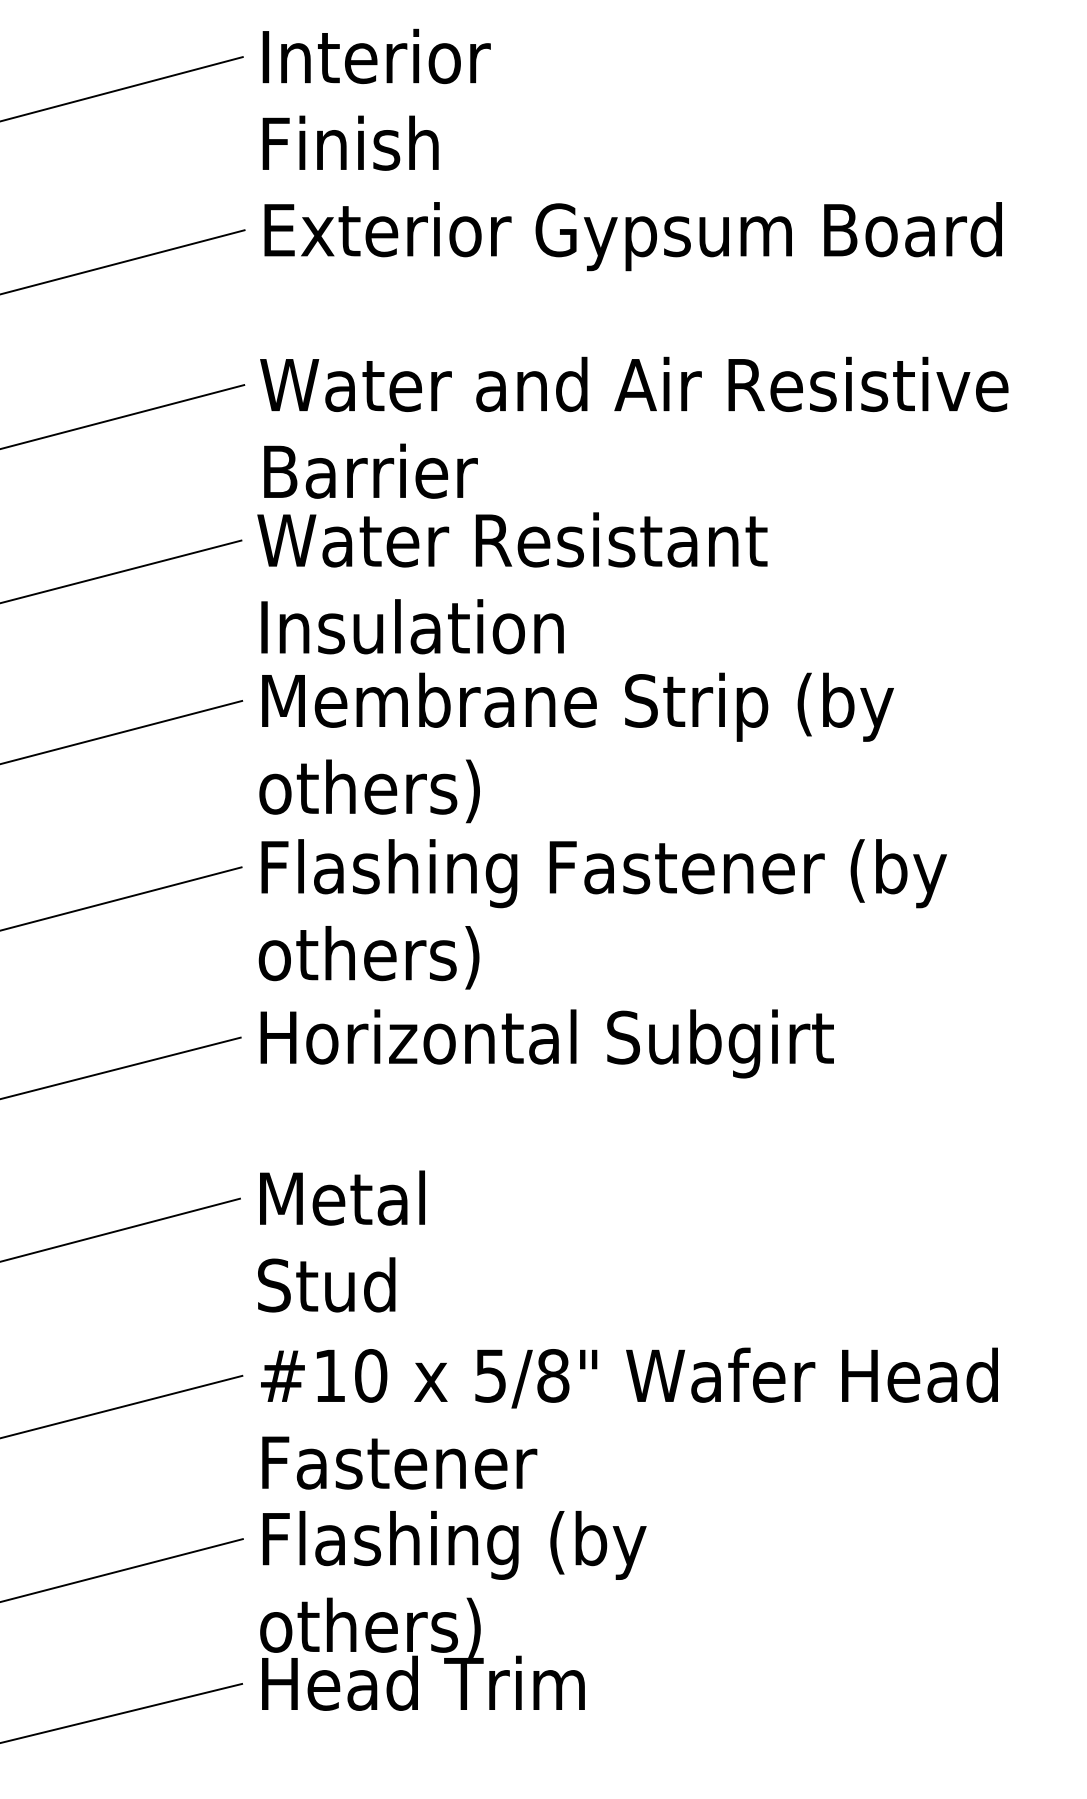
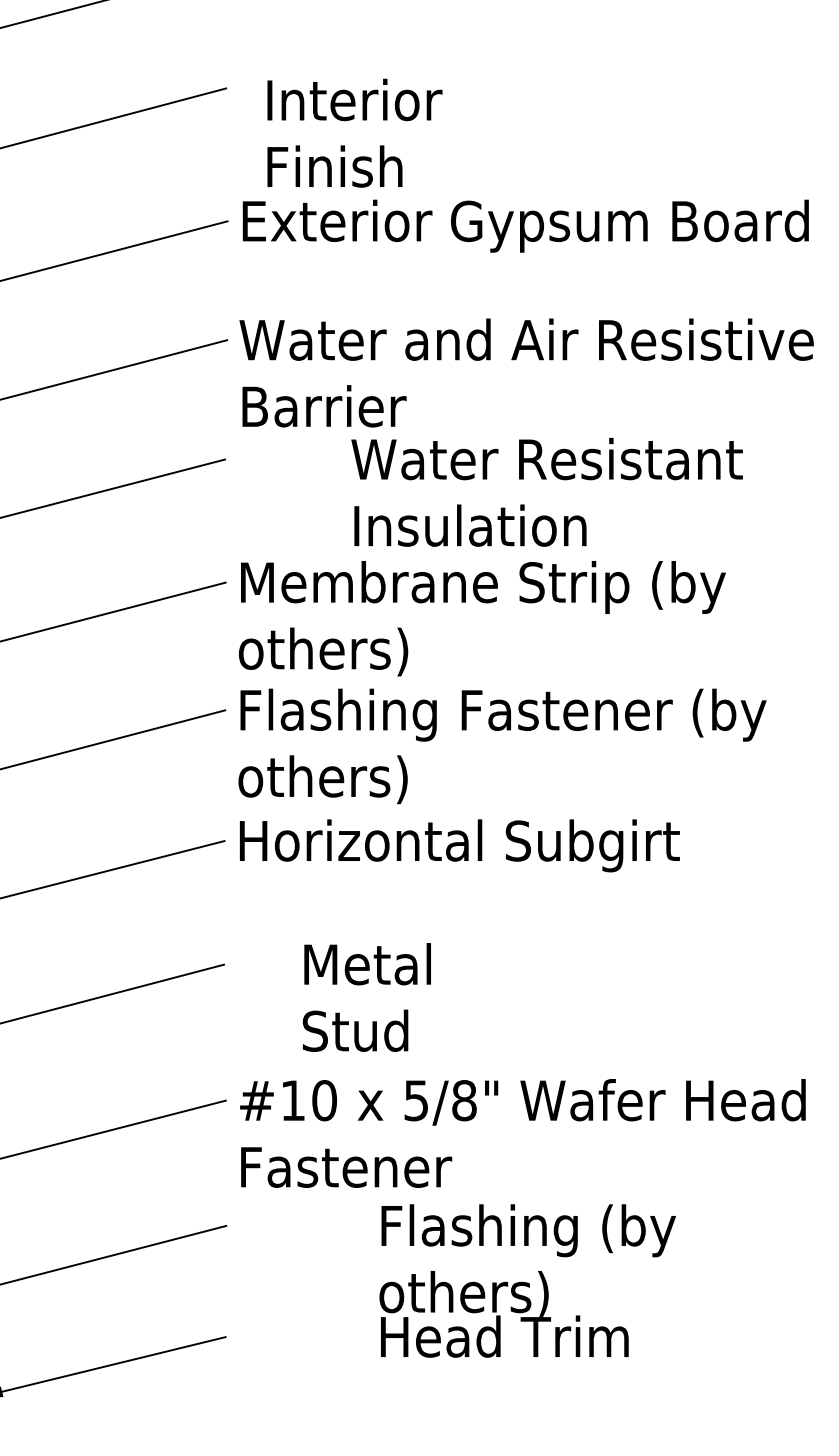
text: (376, 98) -> (354, 132), moved
text: (511, 582) -> (546, 491), moved
text: (340, 1241) -> (366, 997), moved
text: (453, 1610) -> (527, 1280), moved

